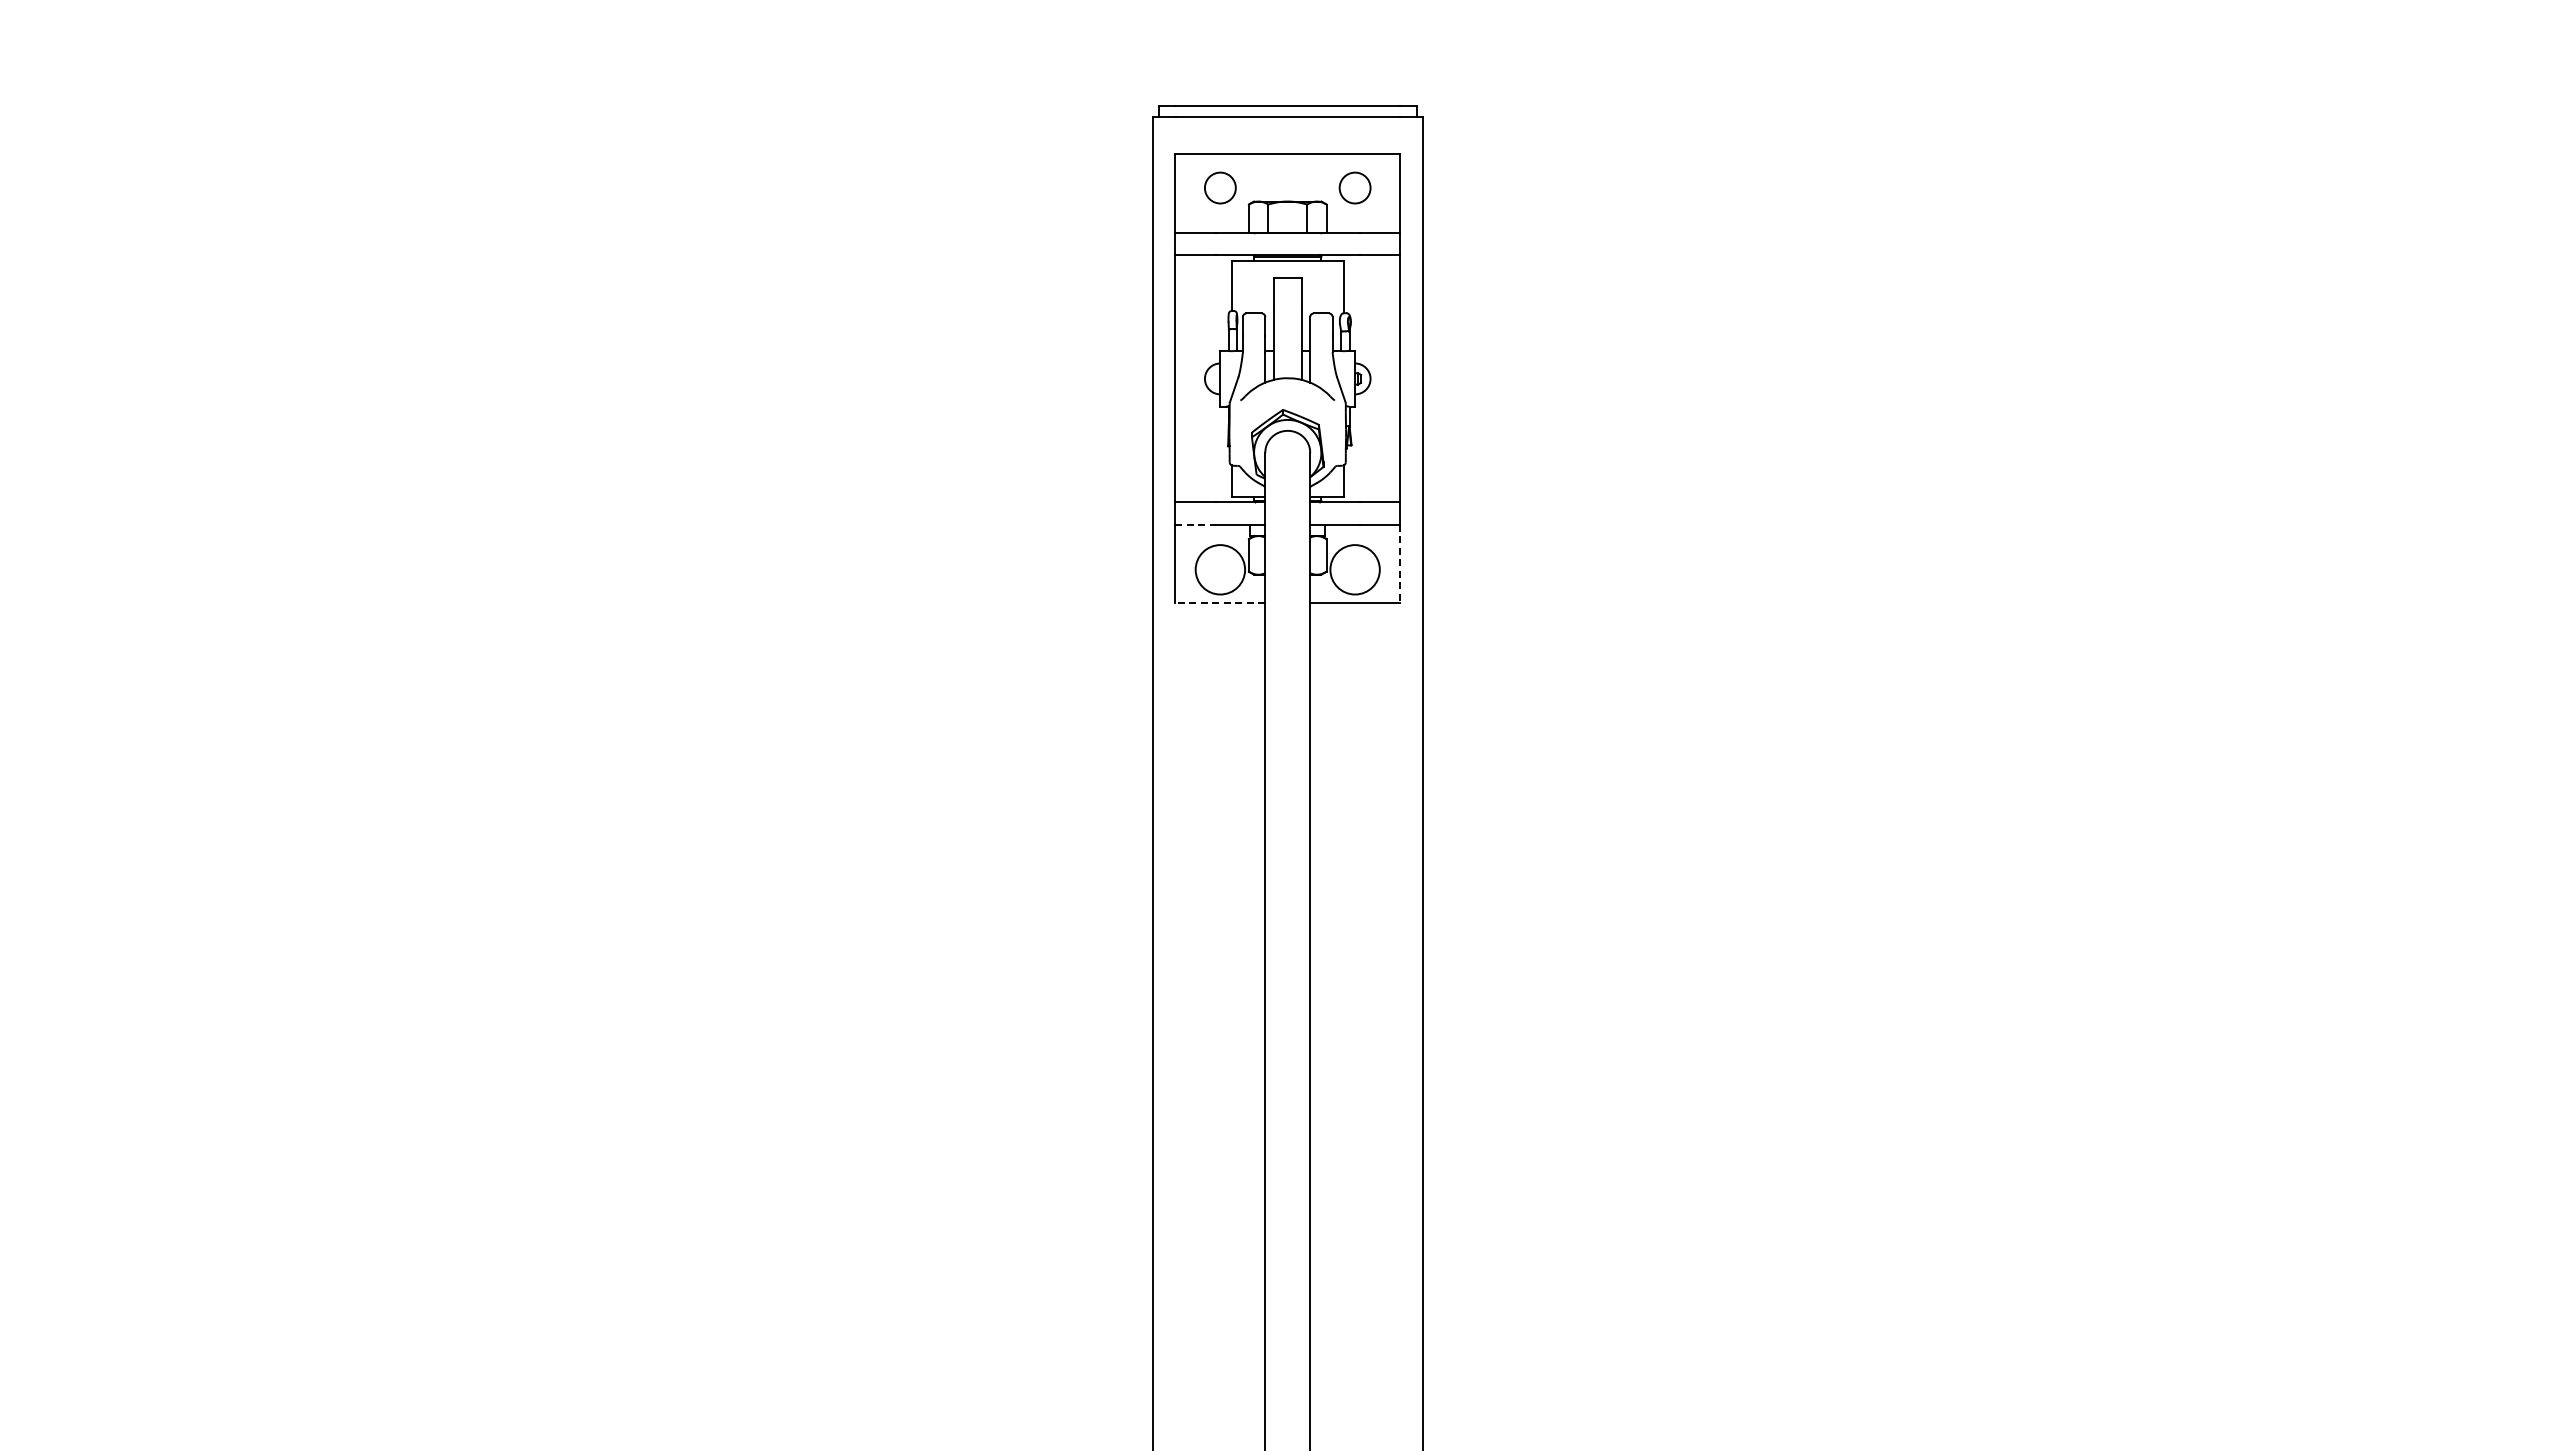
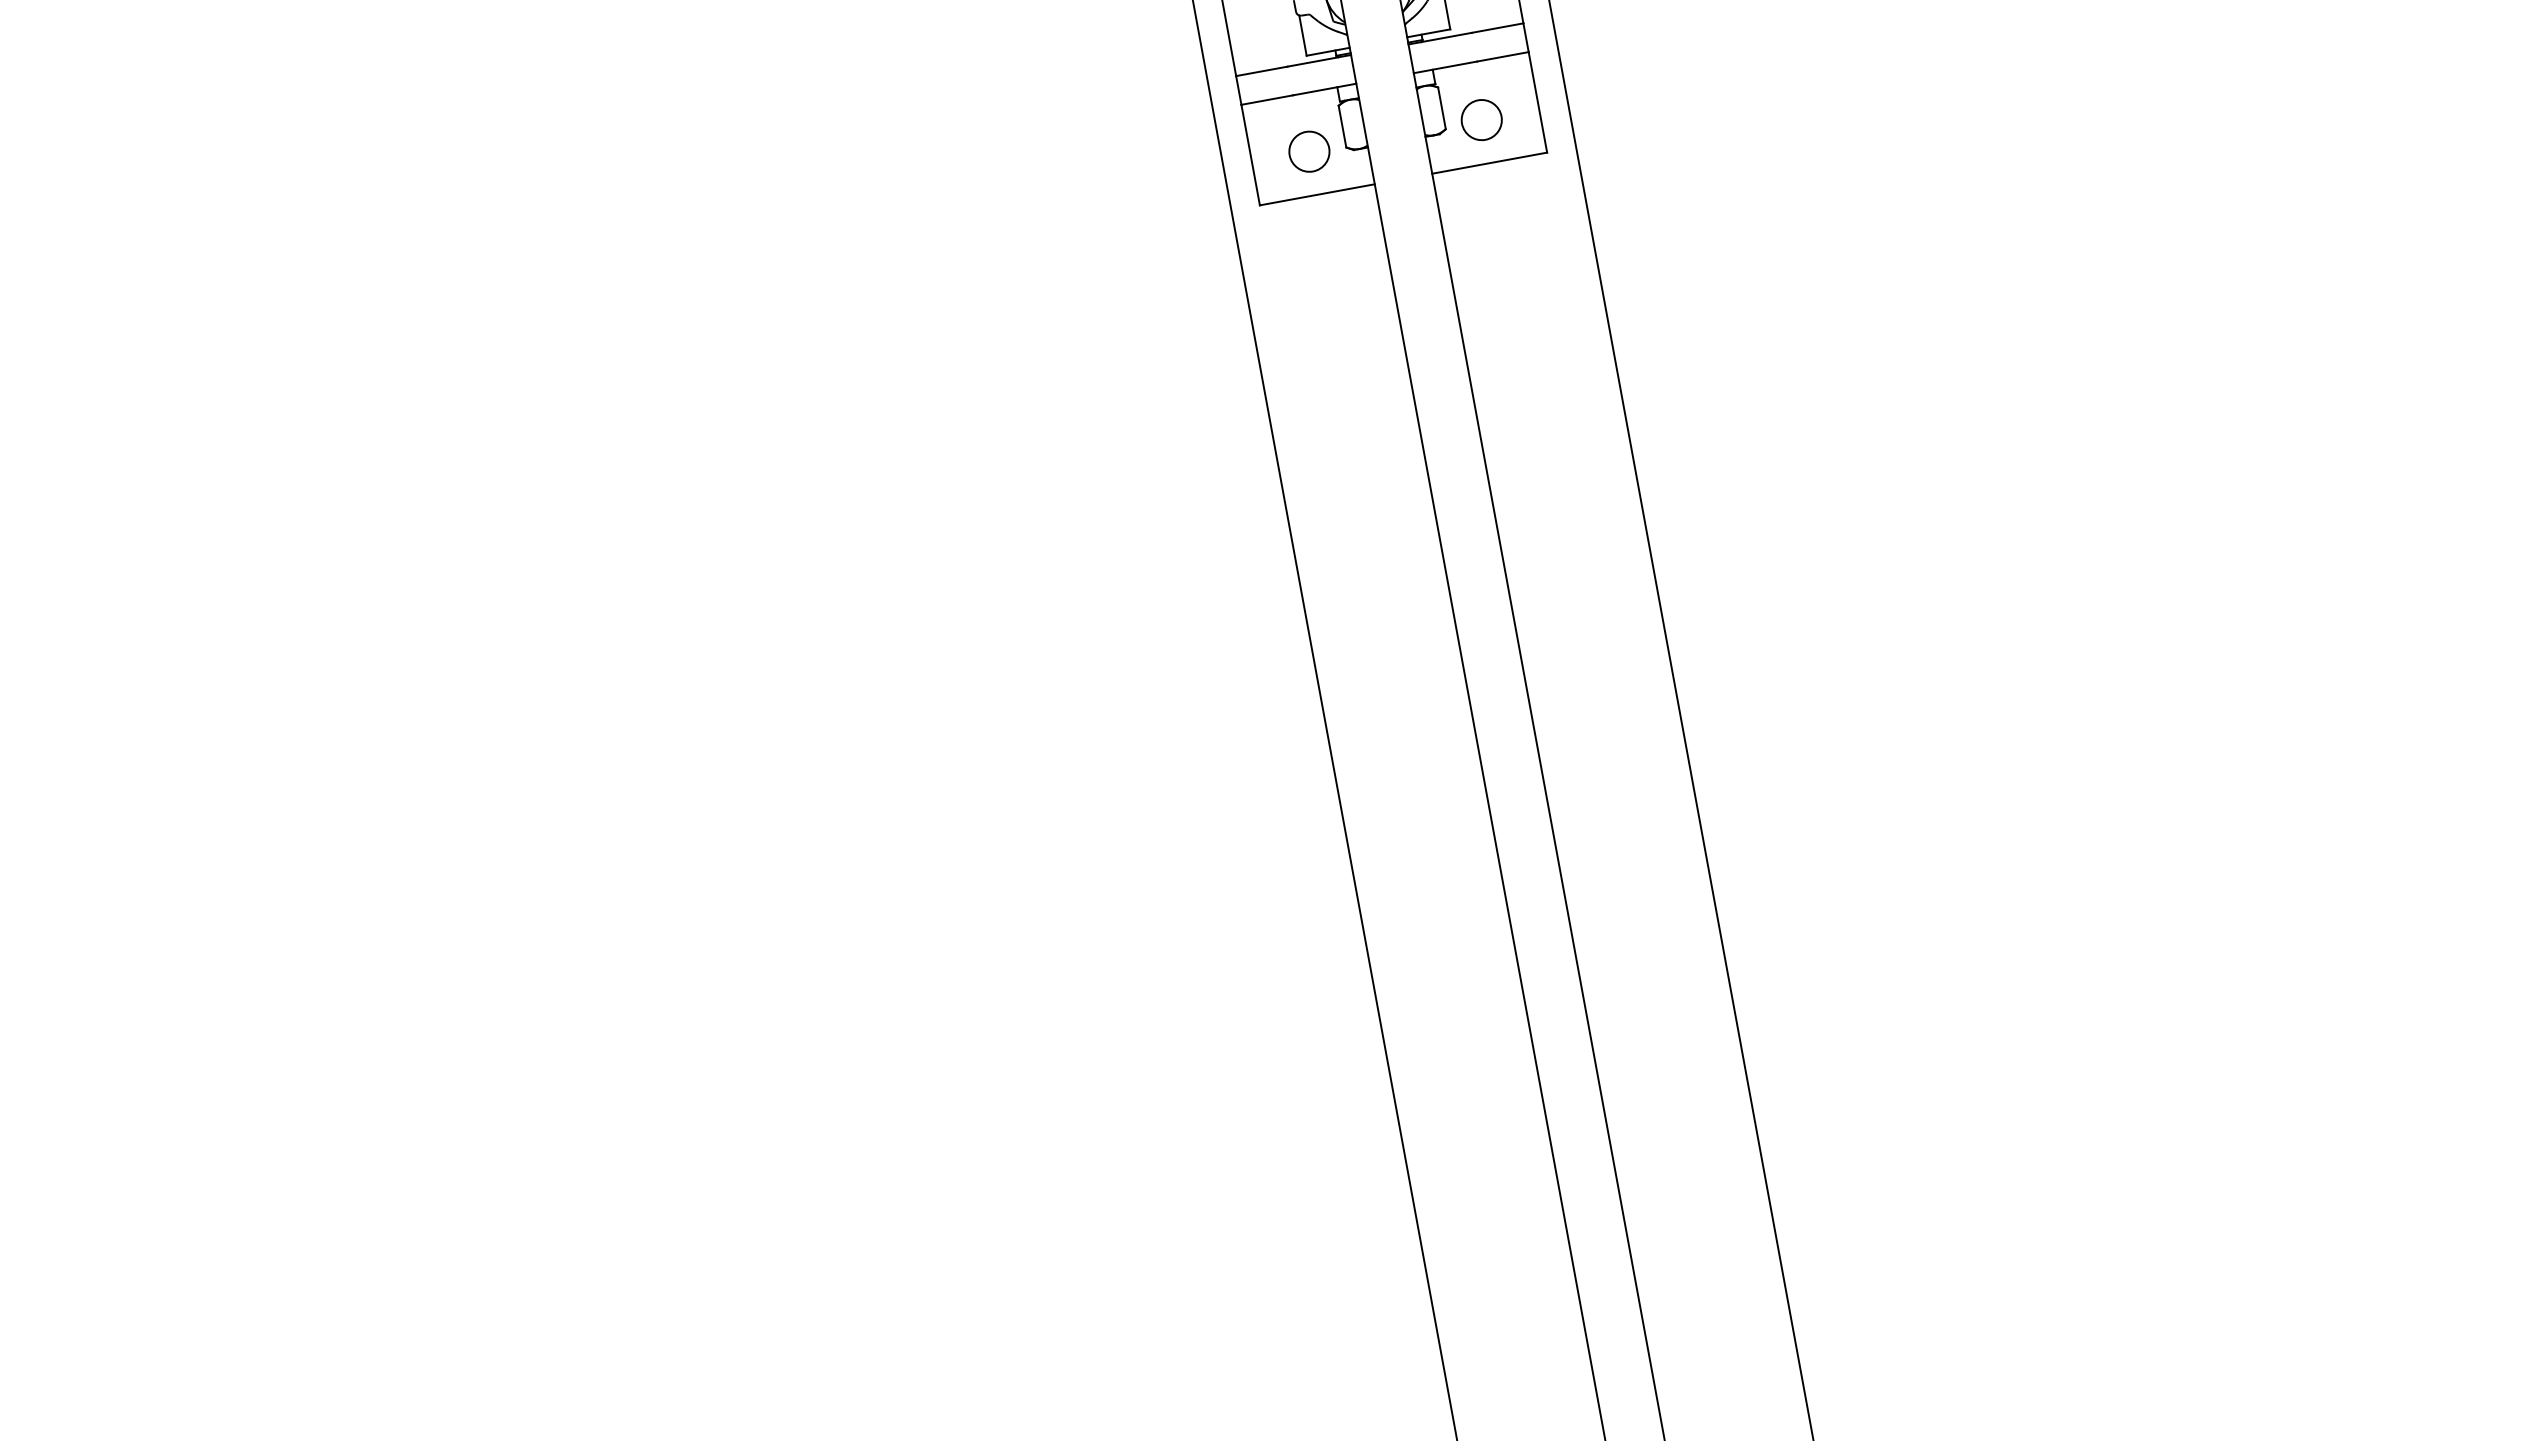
line: (1196, 524) -> (1268, 99), dashed -> solid
line: (1400, 564) -> (1538, 102), dashed -> solid
circle: (1219, 569) -> (1308, 151), size x0.62
circle: (1354, 569) -> (1480, 119), size x0.62
line: (1220, 603) -> (1317, 194), dashed -> solid

